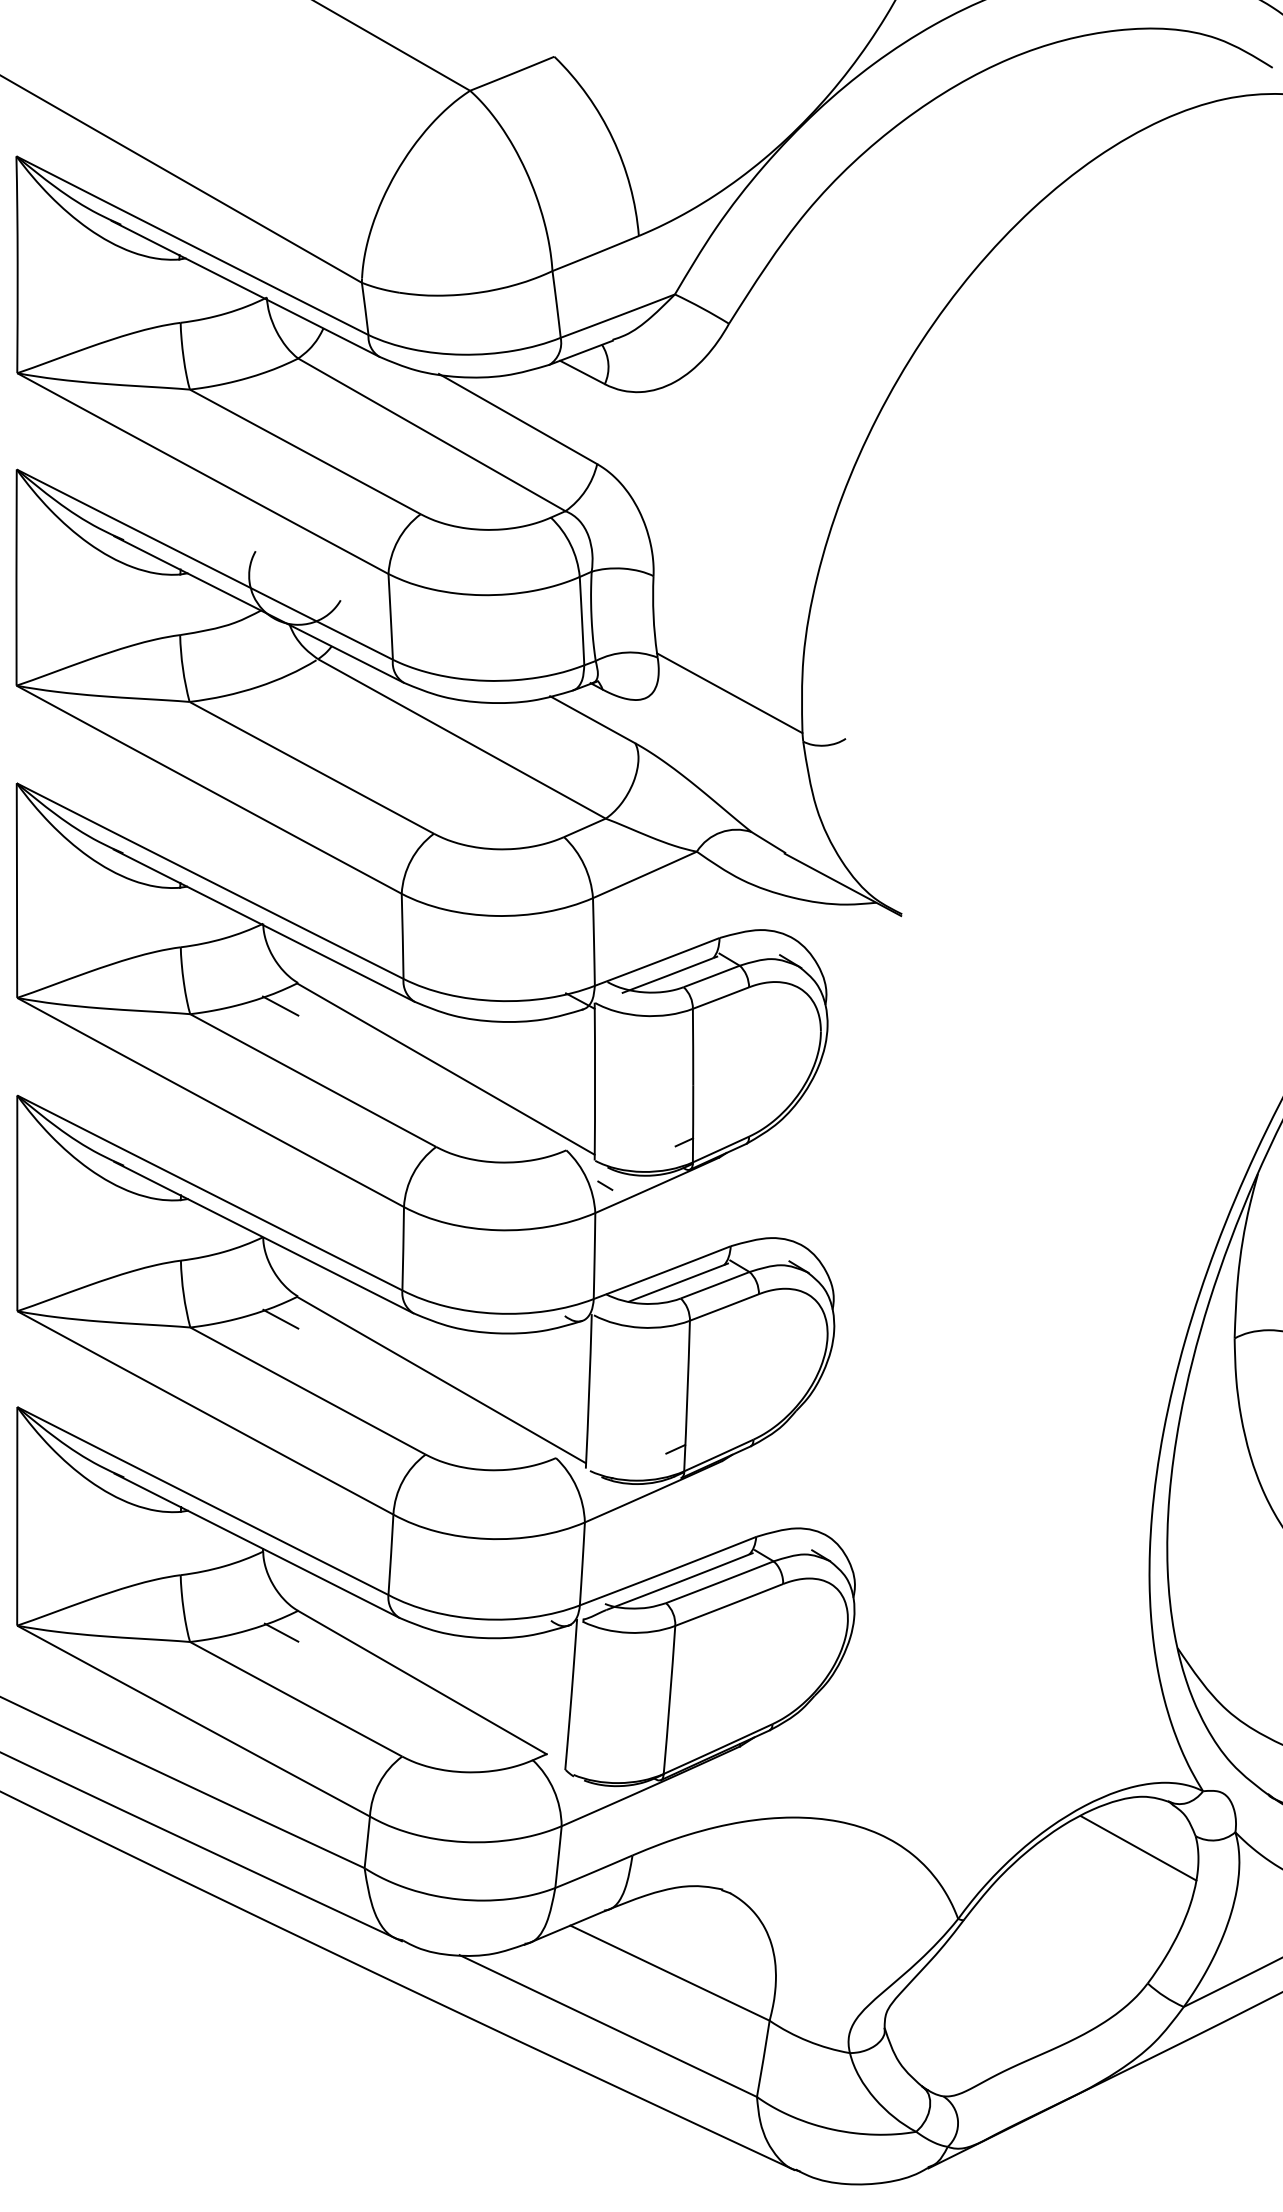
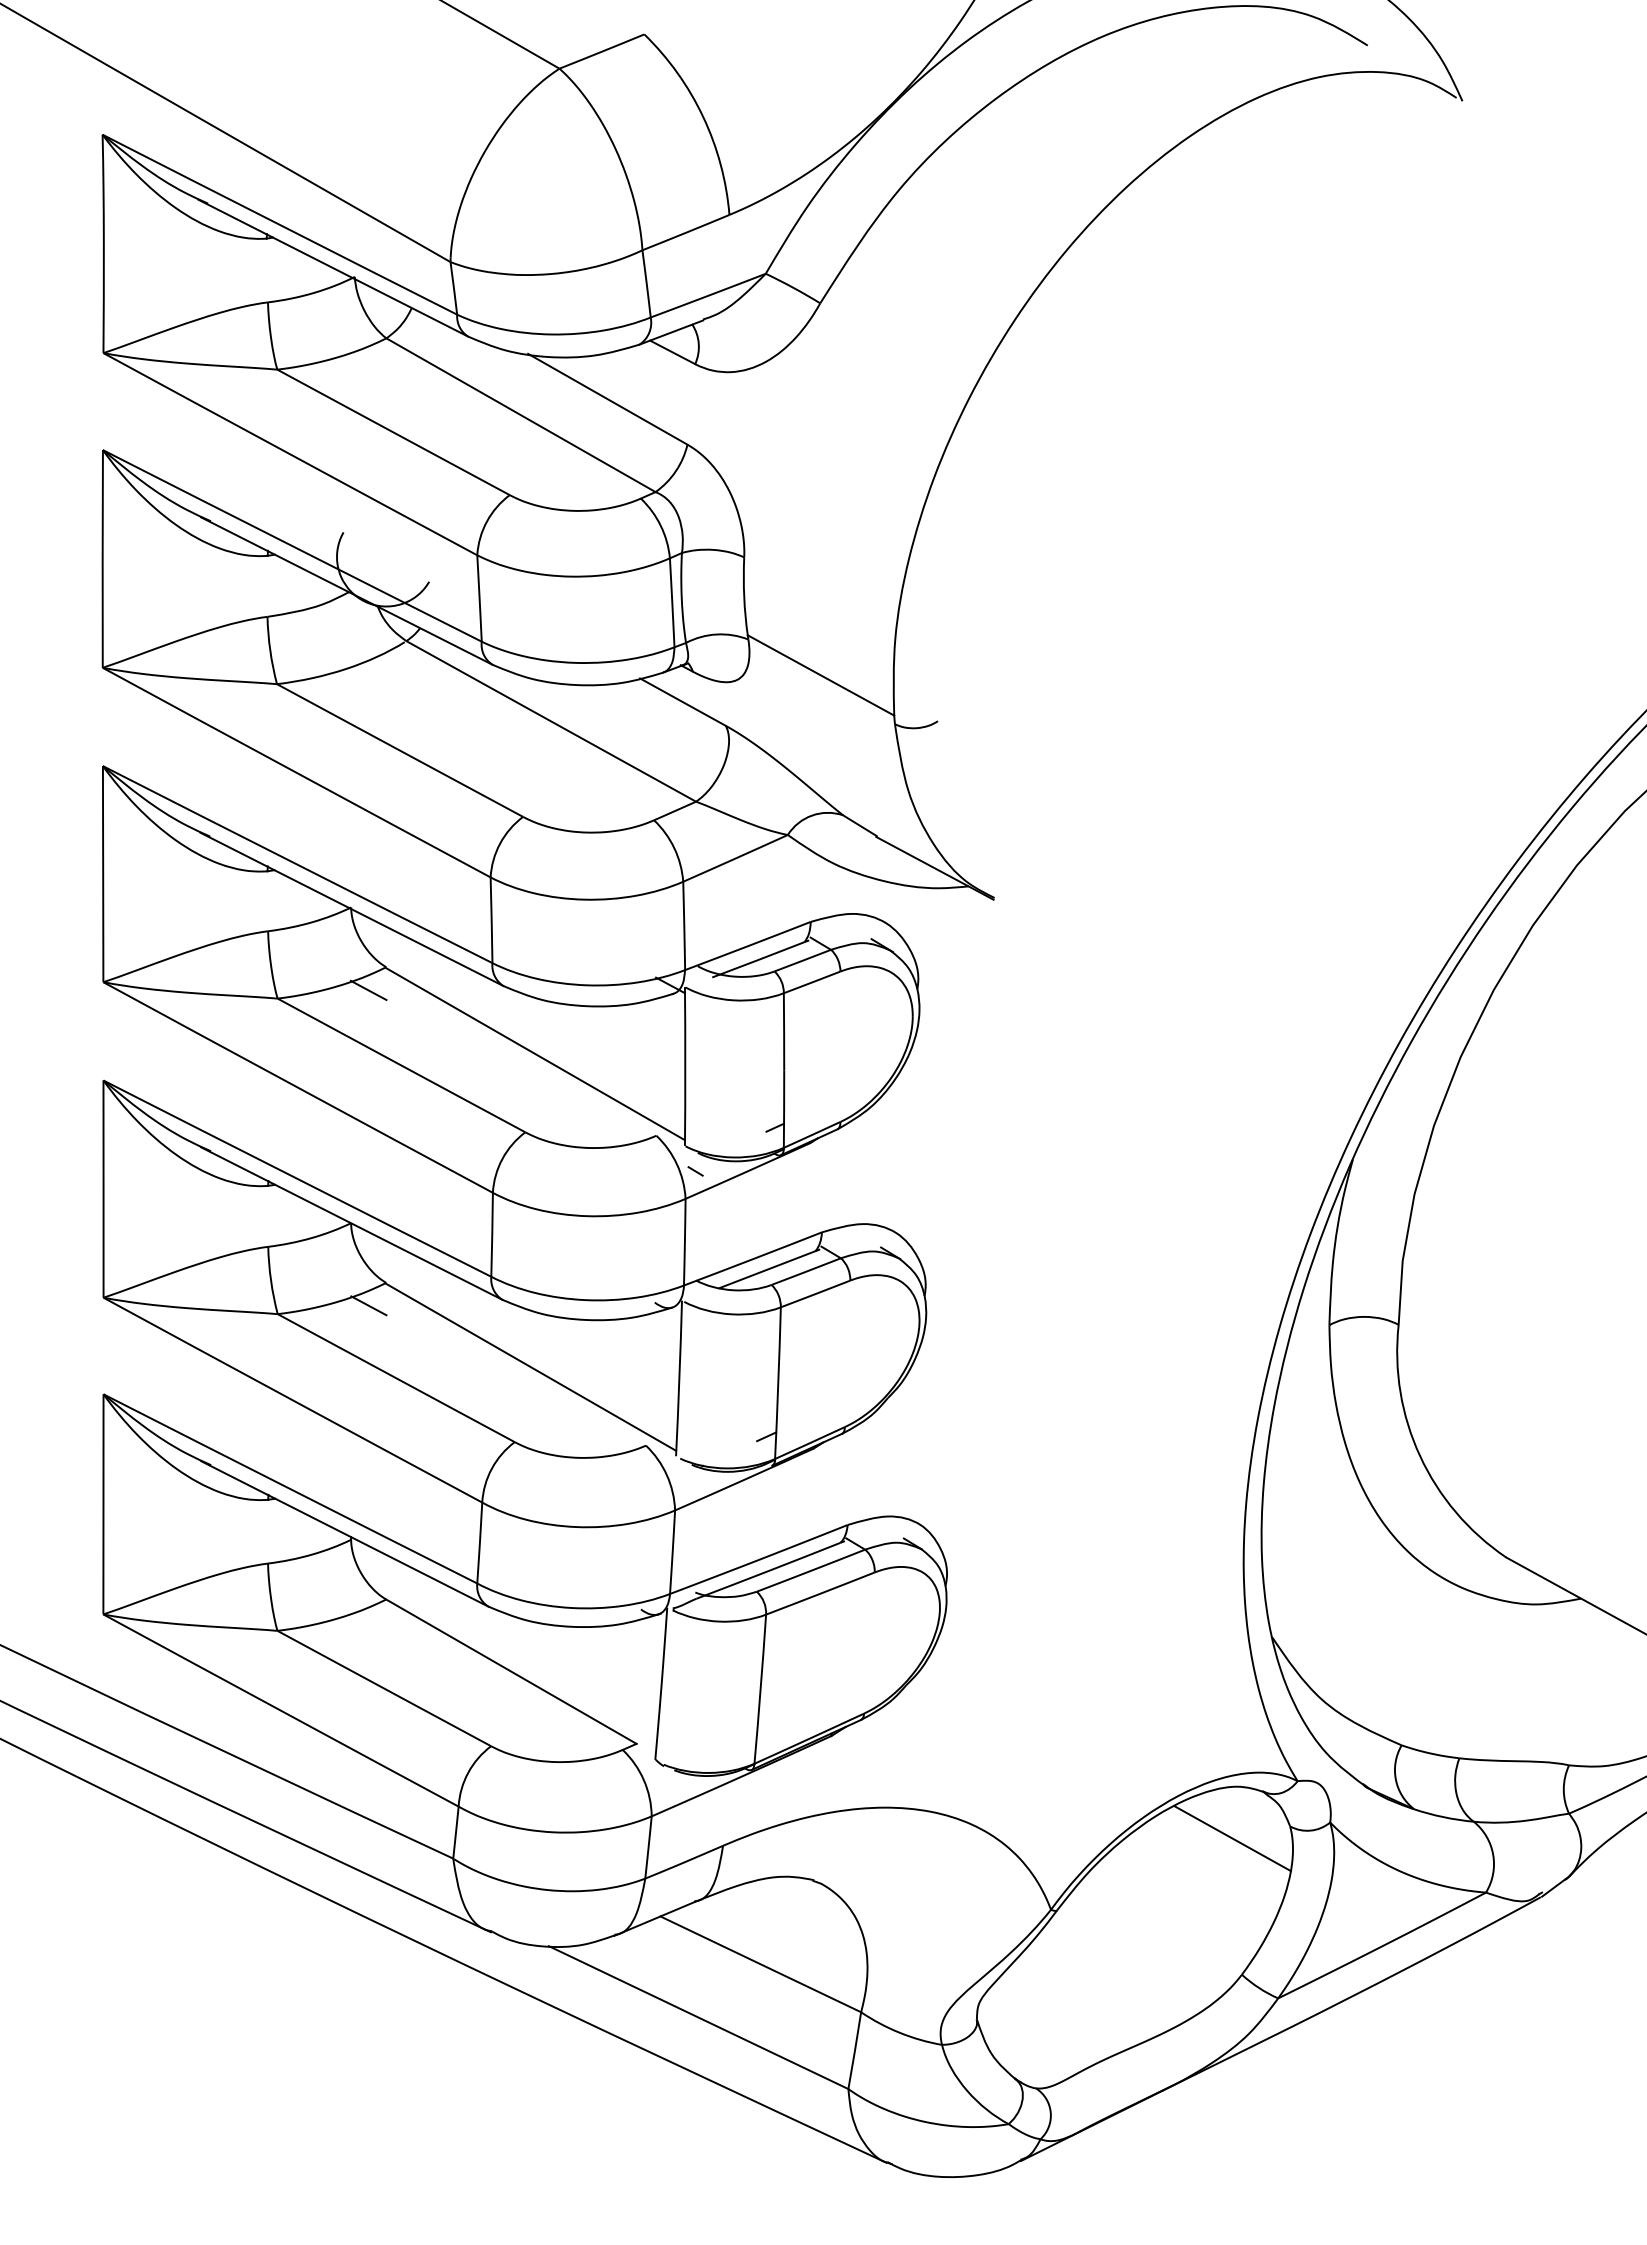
line: (281, 1632) -> (369, 1621), removed

